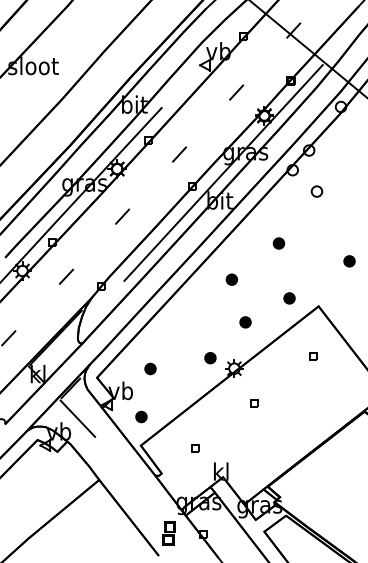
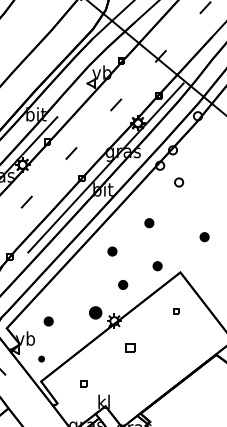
part: (210, 358) -> (95, 313), size x1.4
part: (254, 403) -> (130, 348), size x1.6
part: (141, 416) -> (41, 358), size x0.6

